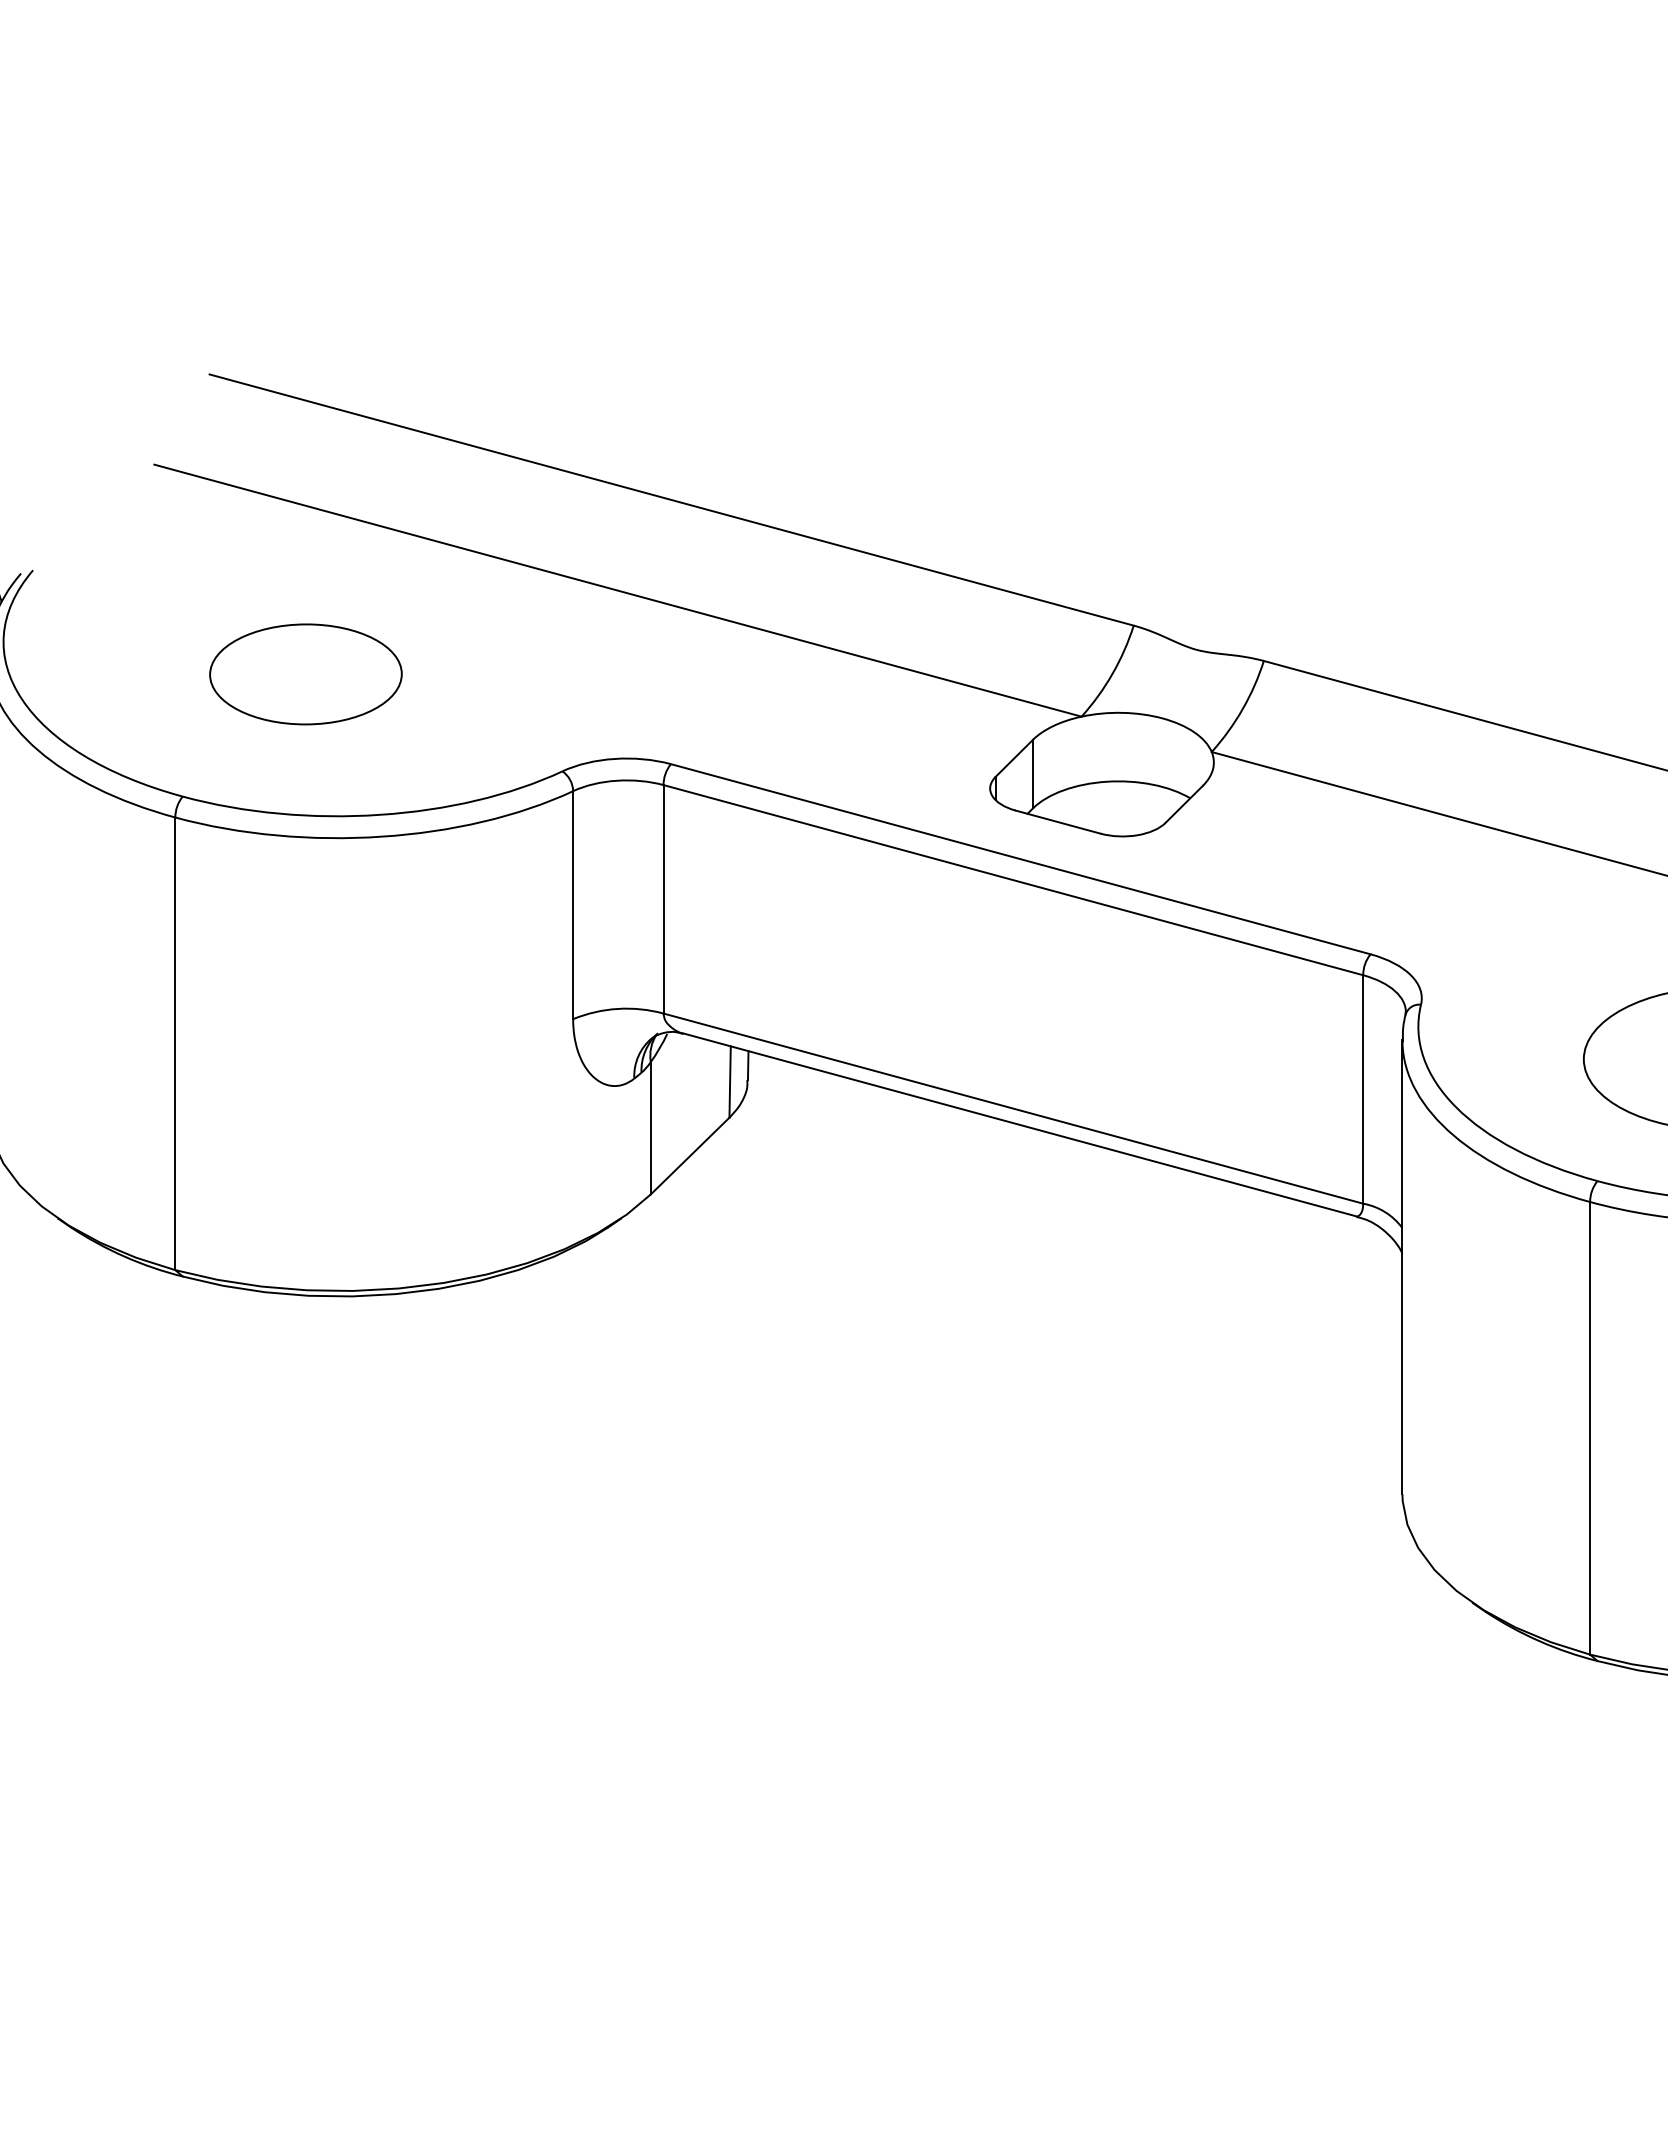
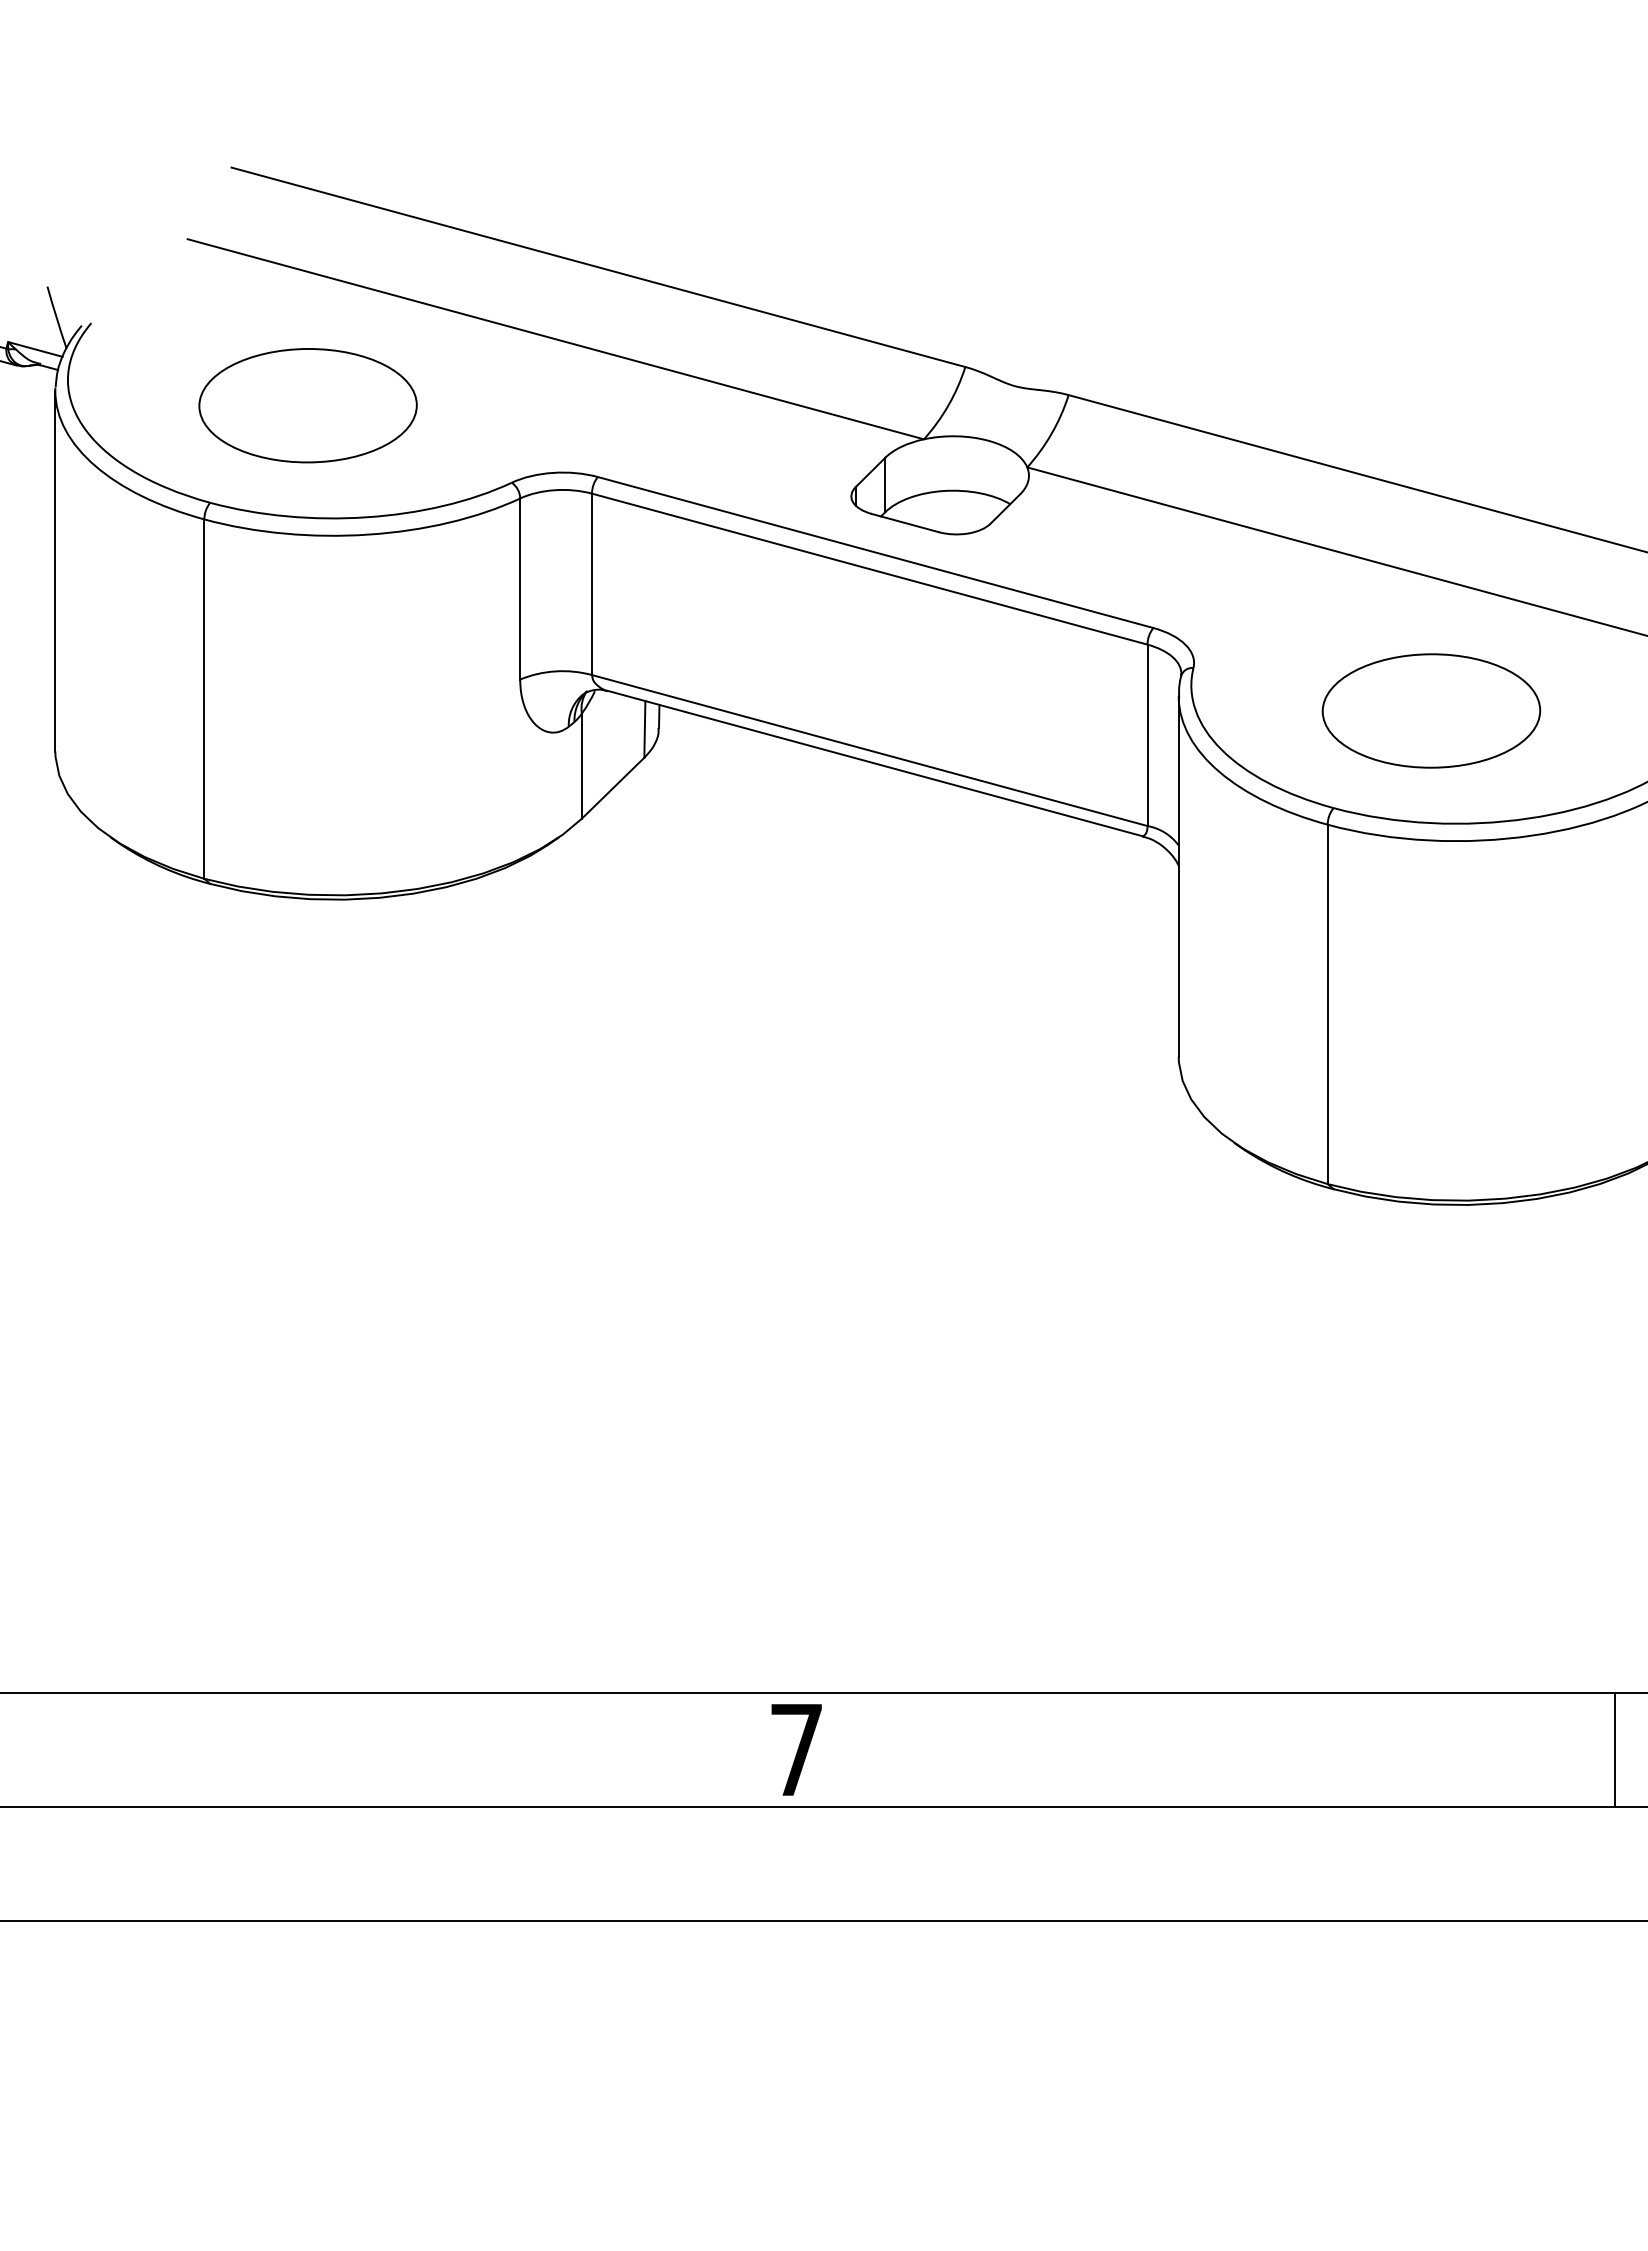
part: (305, 674) -> (307, 405), size x1.43

